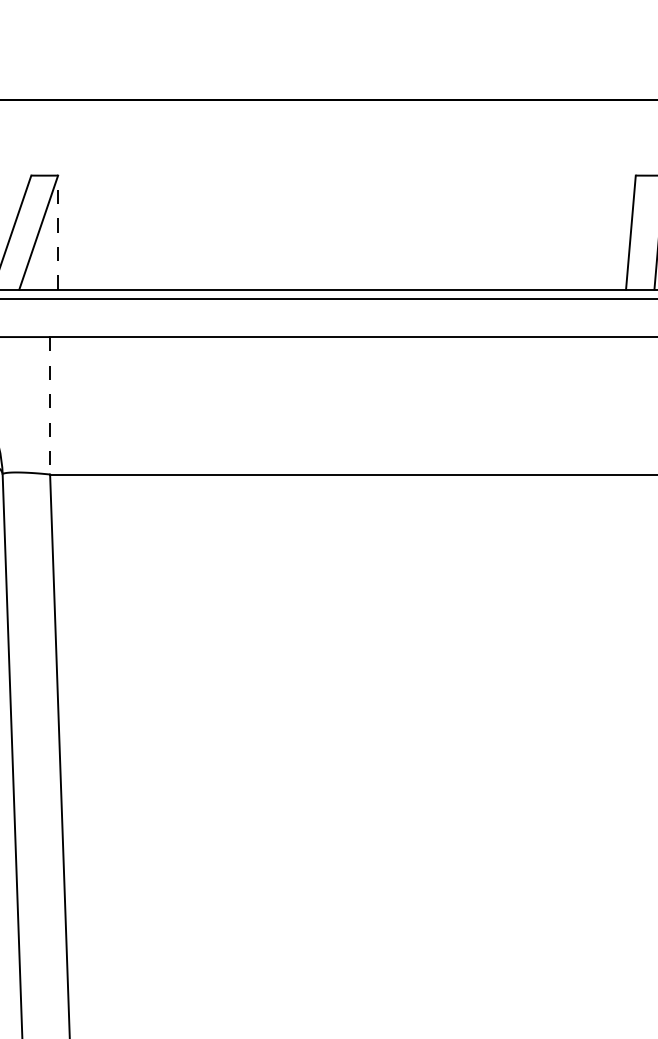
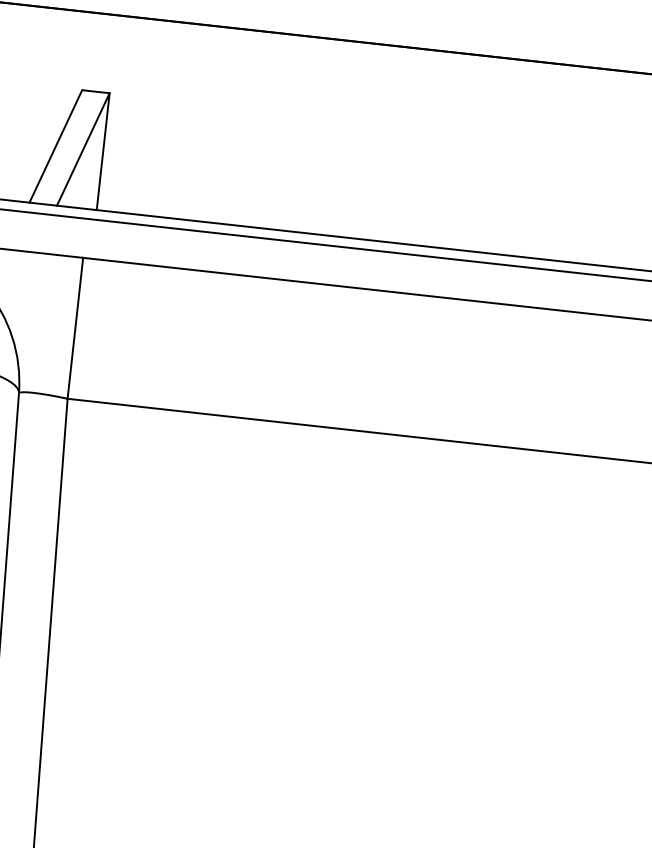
line: (58, 232) -> (103, 151), dashed -> solid
line: (50, 405) -> (75, 328), dashed -> solid

